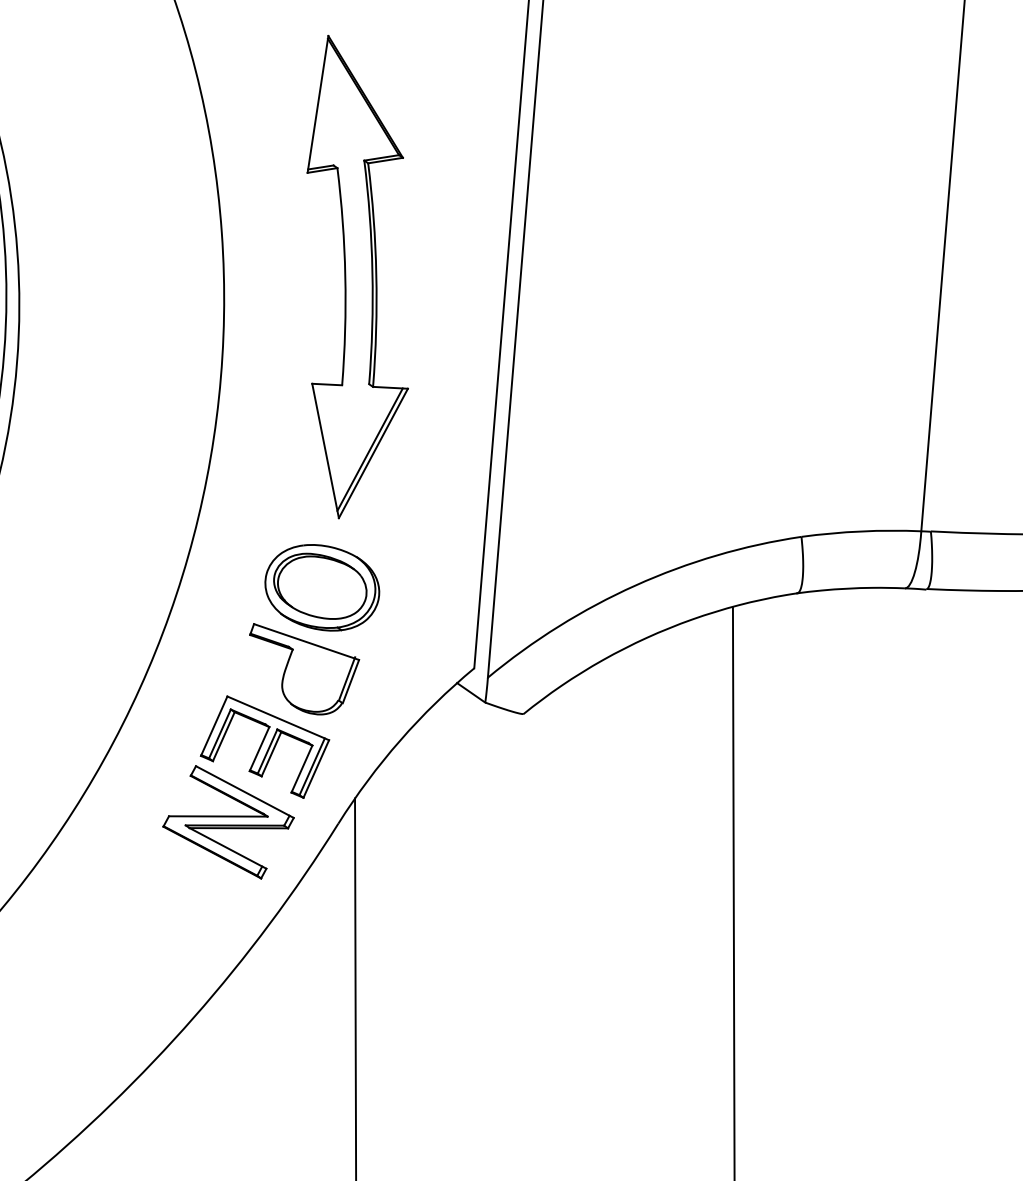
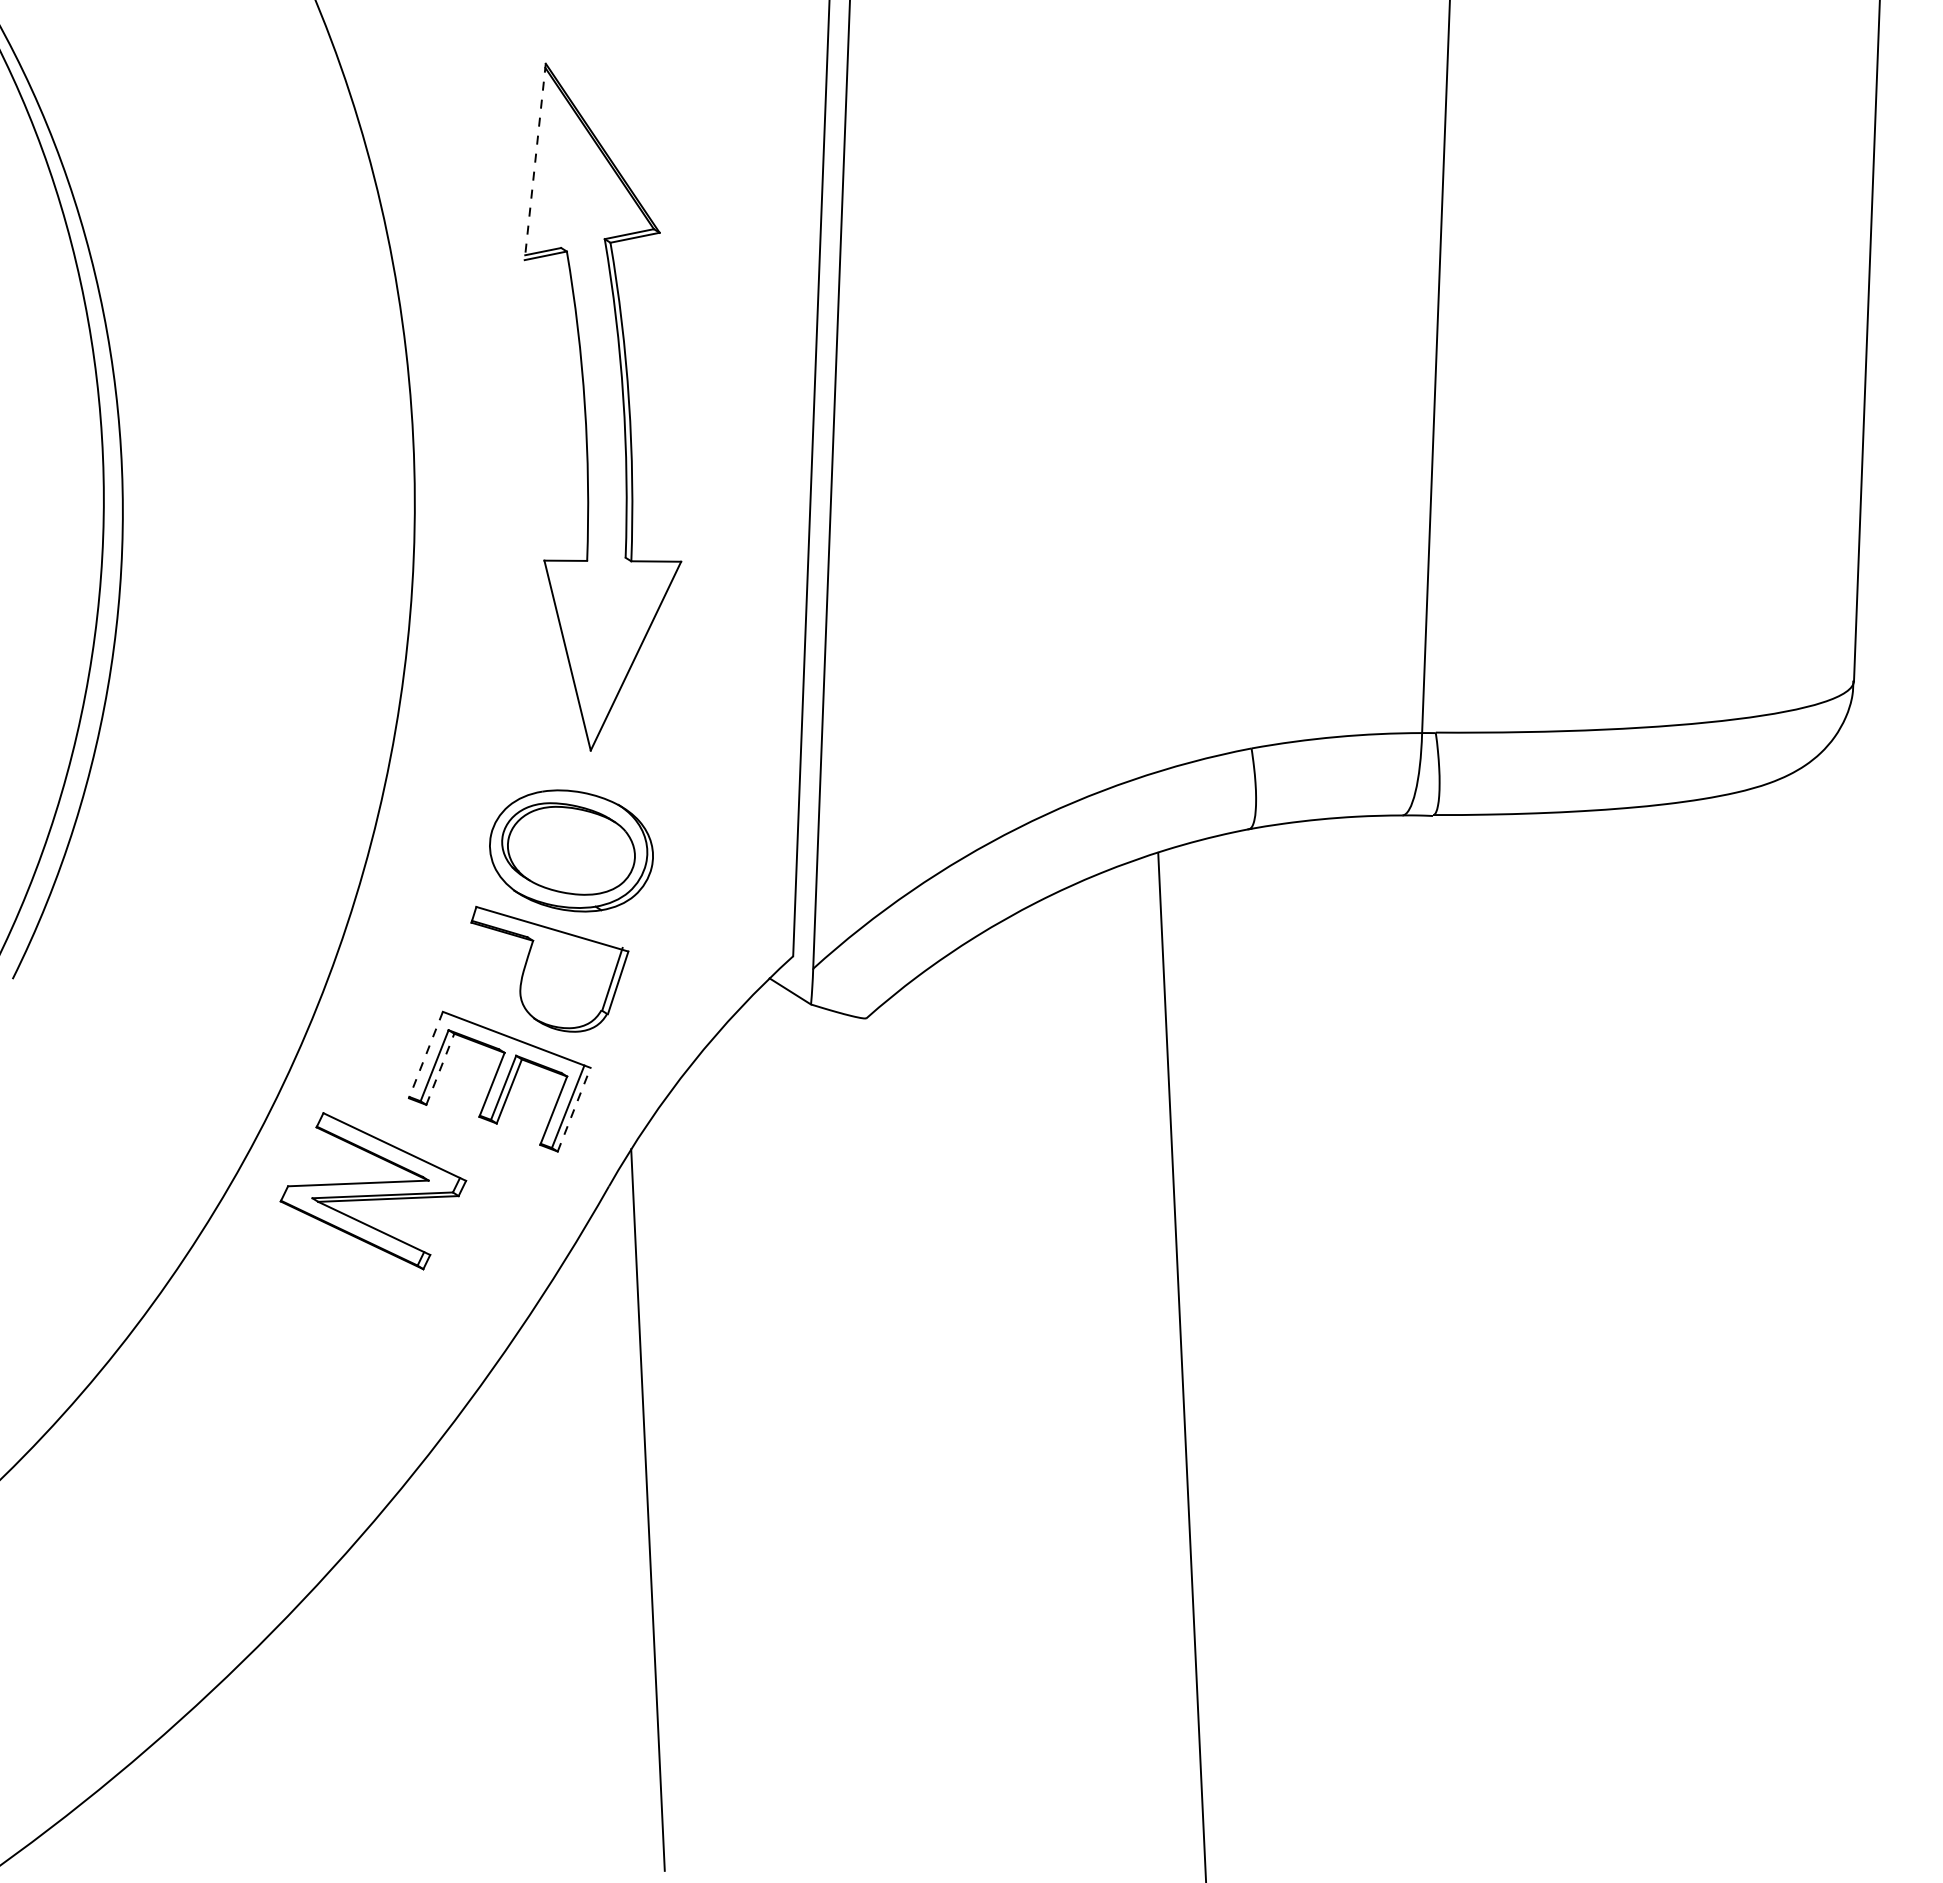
line: (318, 104) -> (535, 161), solid -> dashed
line: (369, 449) -> (630, 650), removed
line: (213, 726) -> (425, 1055), solid -> dashed
line: (223, 736) -> (440, 1068), solid -> dashed
line: (316, 768) -> (574, 1109), solid -> dashed
part: (228, 822) -> (373, 1191), moved

